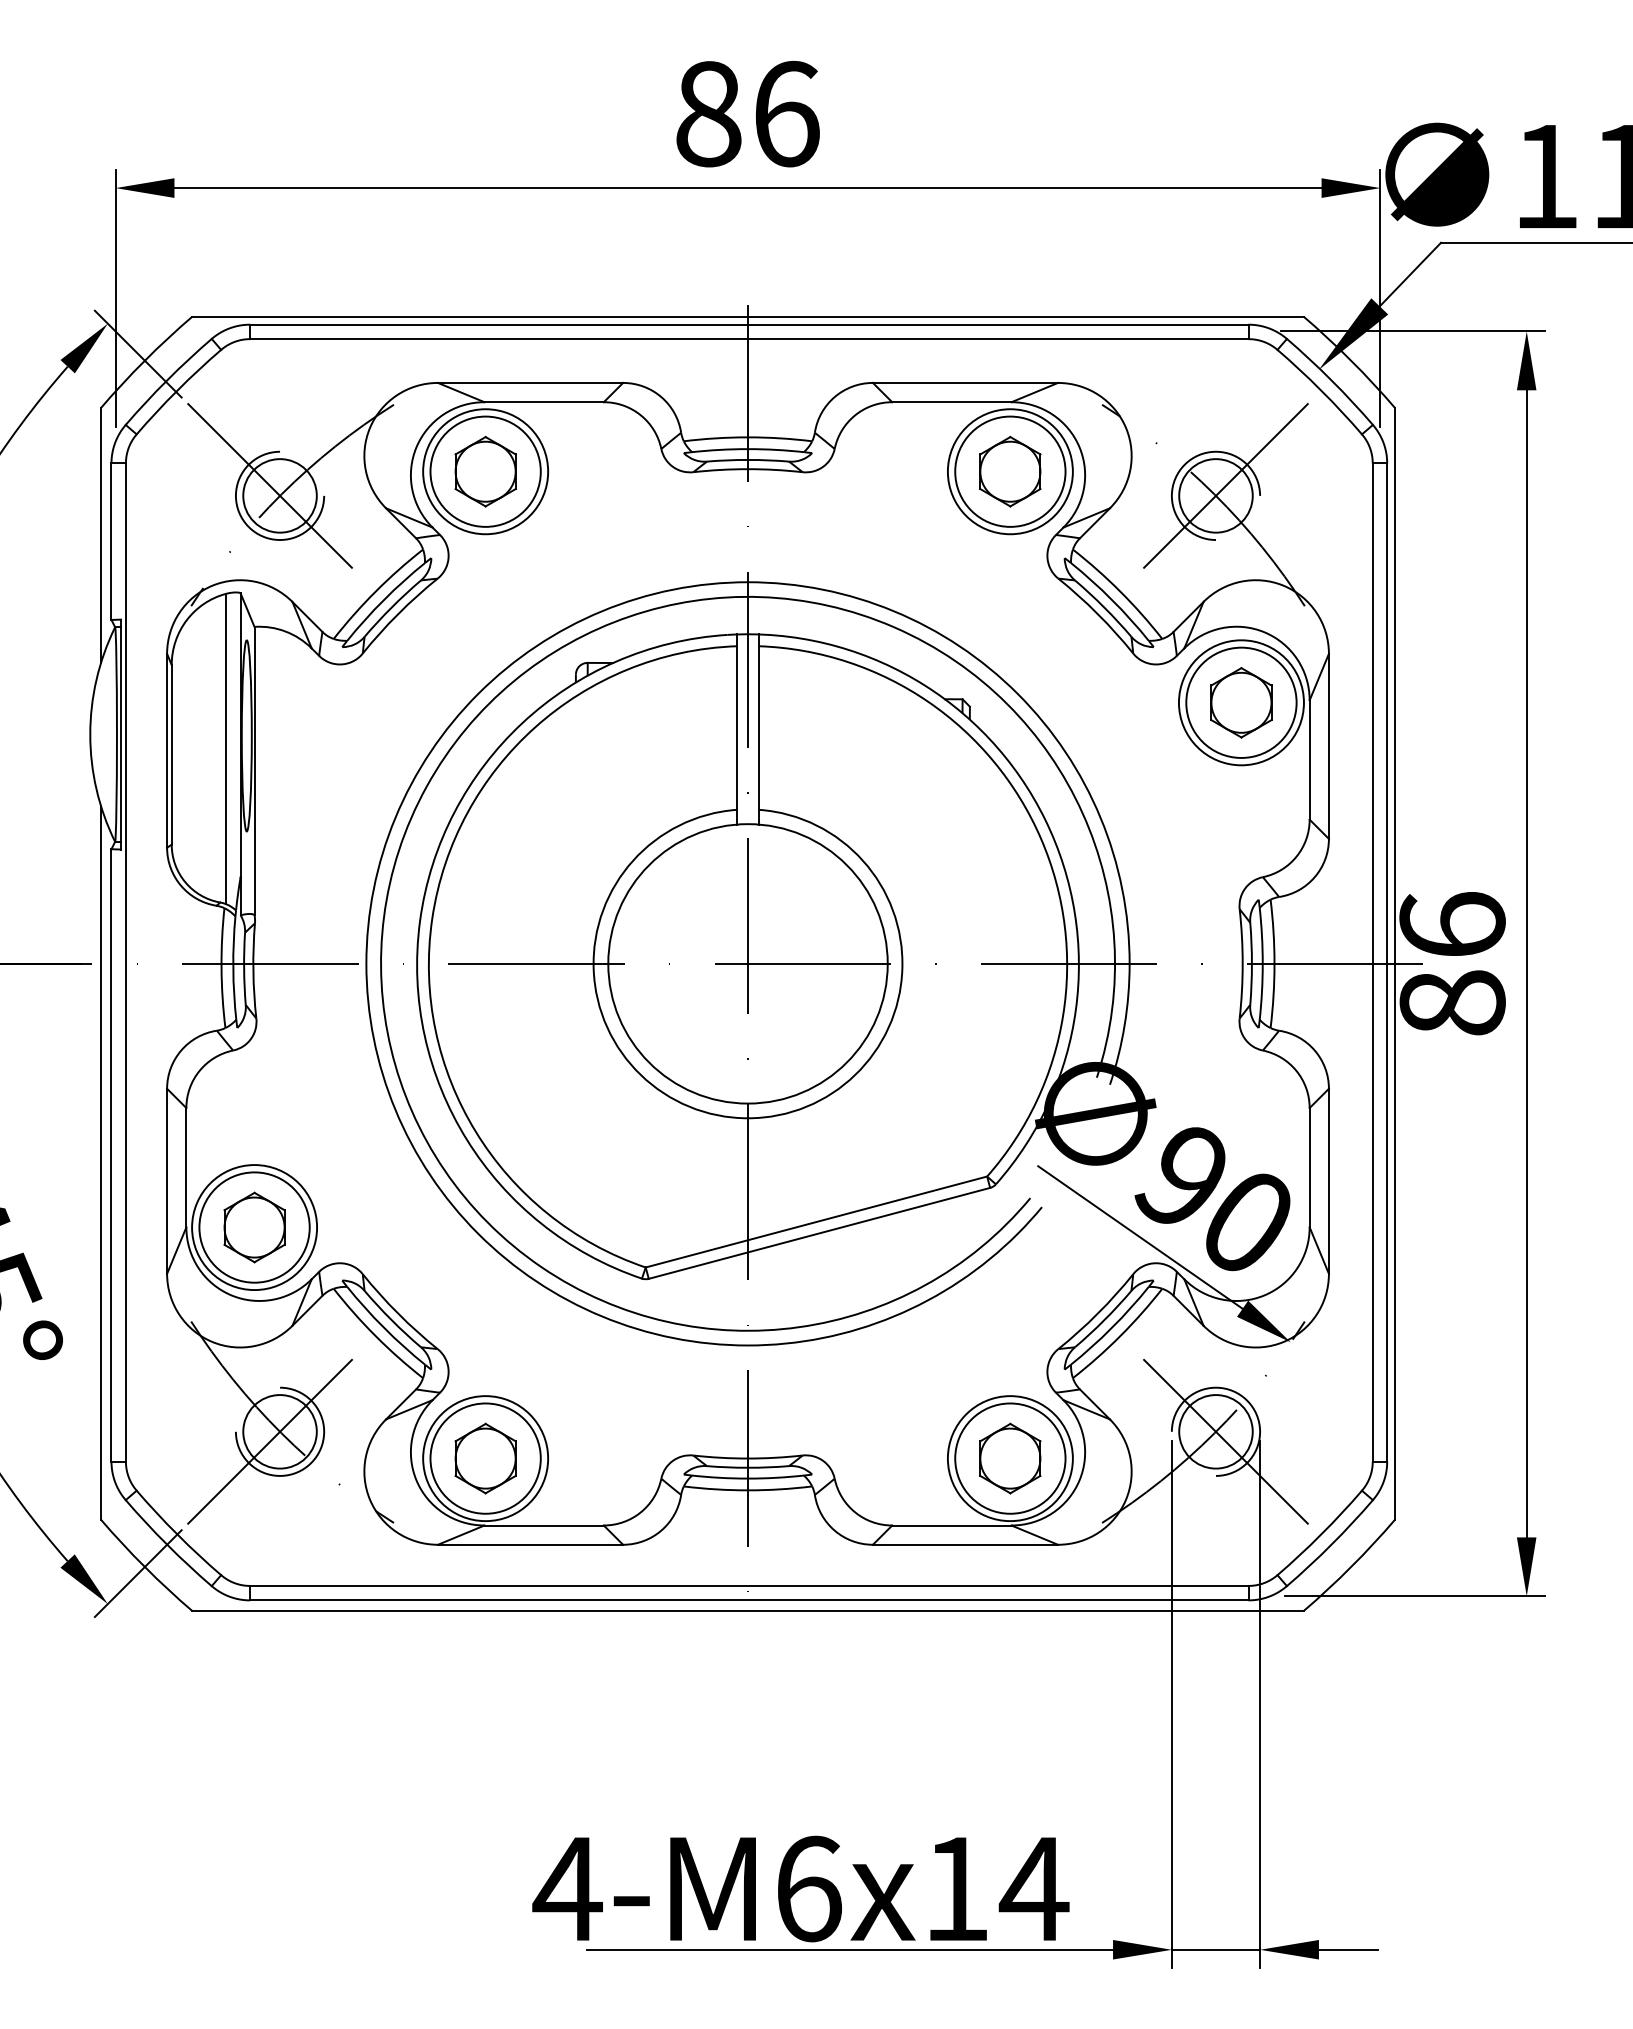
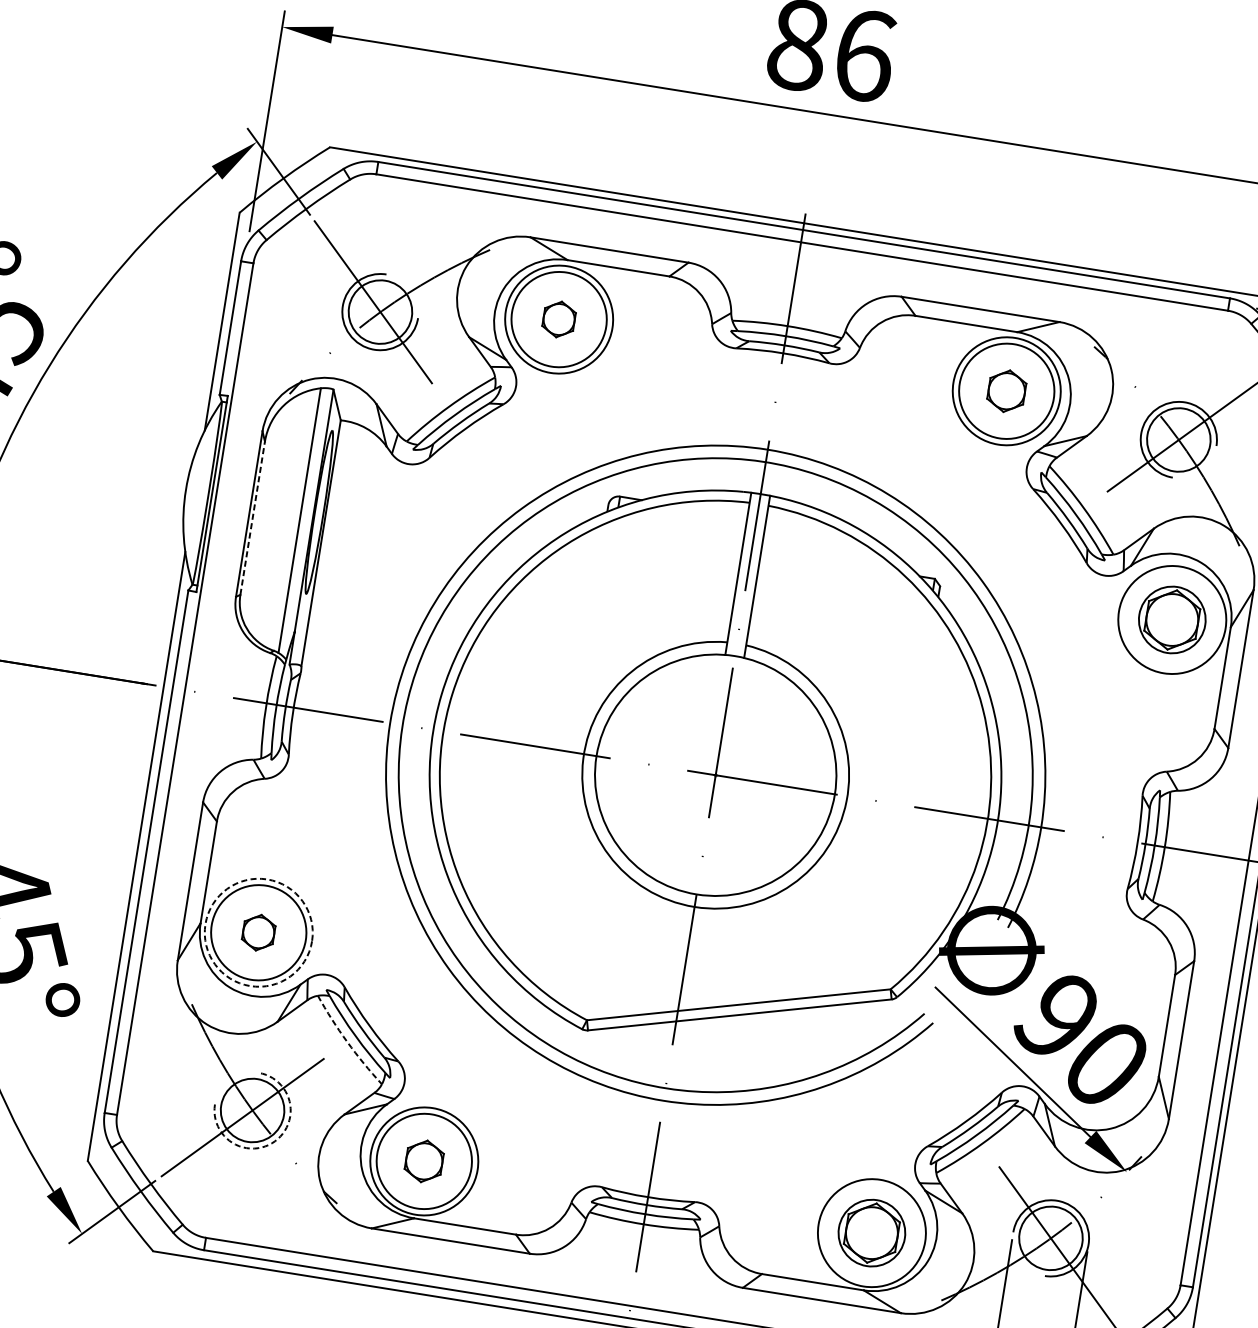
part: (485, 471) -> (559, 319), size x0.6
part: (1010, 471) -> (1006, 391), size x0.7
circle: (1241, 702) -> (1172, 619), size x0.7
line: (171, 754) -> (252, 517), solid -> dashed
circle: (254, 1227) -> (258, 932), solid -> dashed
part: (254, 1227) -> (258, 932), size x0.6
arc: (375, 1336) -> (347, 1042), solid -> dashed
part: (485, 1458) -> (424, 1161), size x0.7
circle: (1010, 1458) -> (872, 1233), size x0.7
arc: (311, 1463) -> (275, 1141), solid -> dashed

